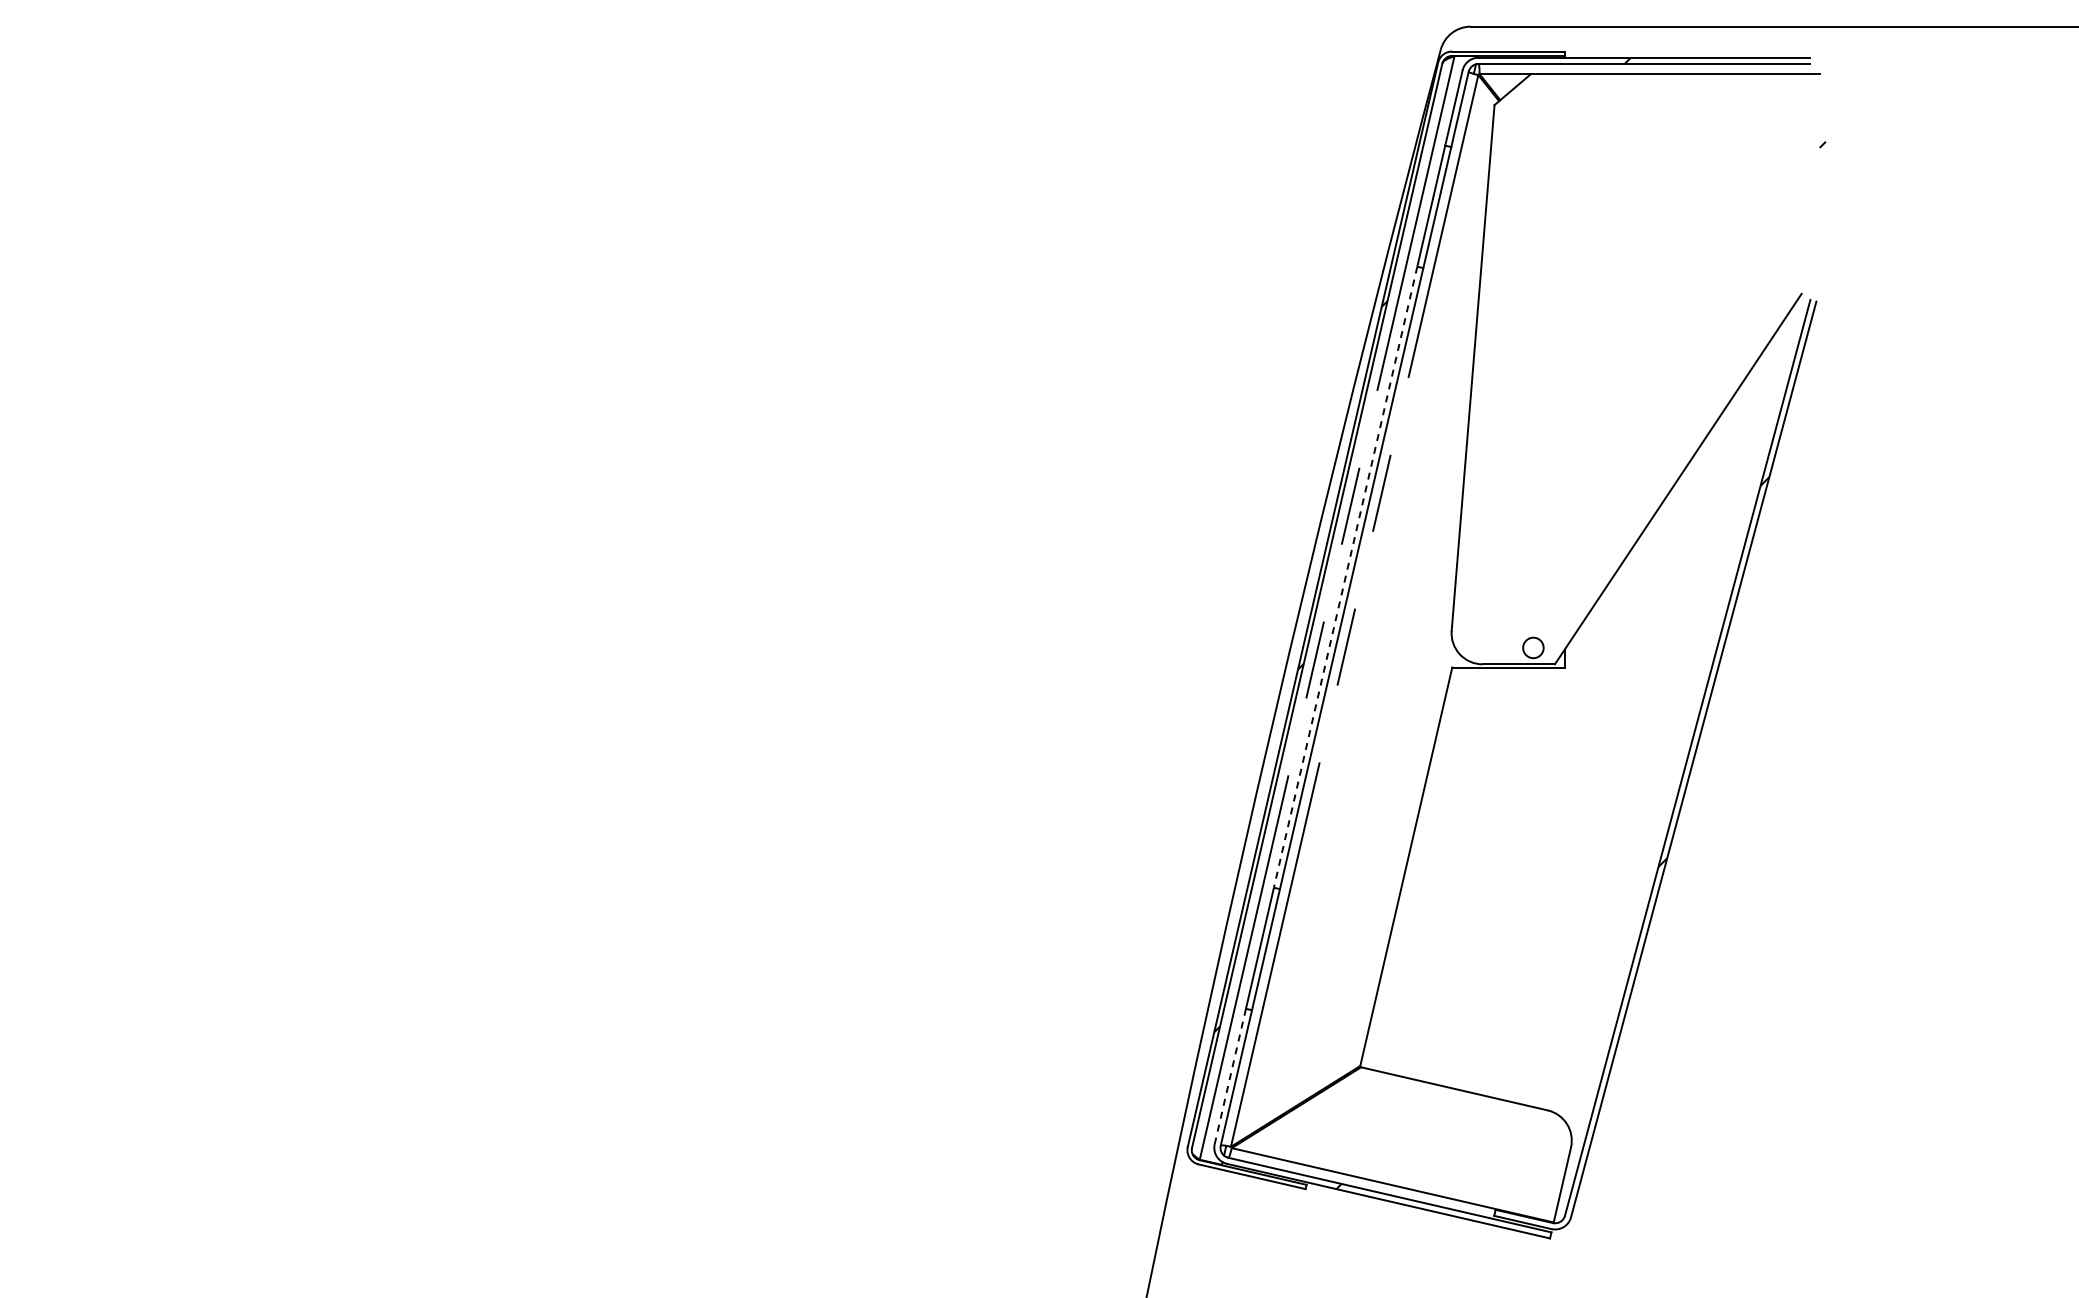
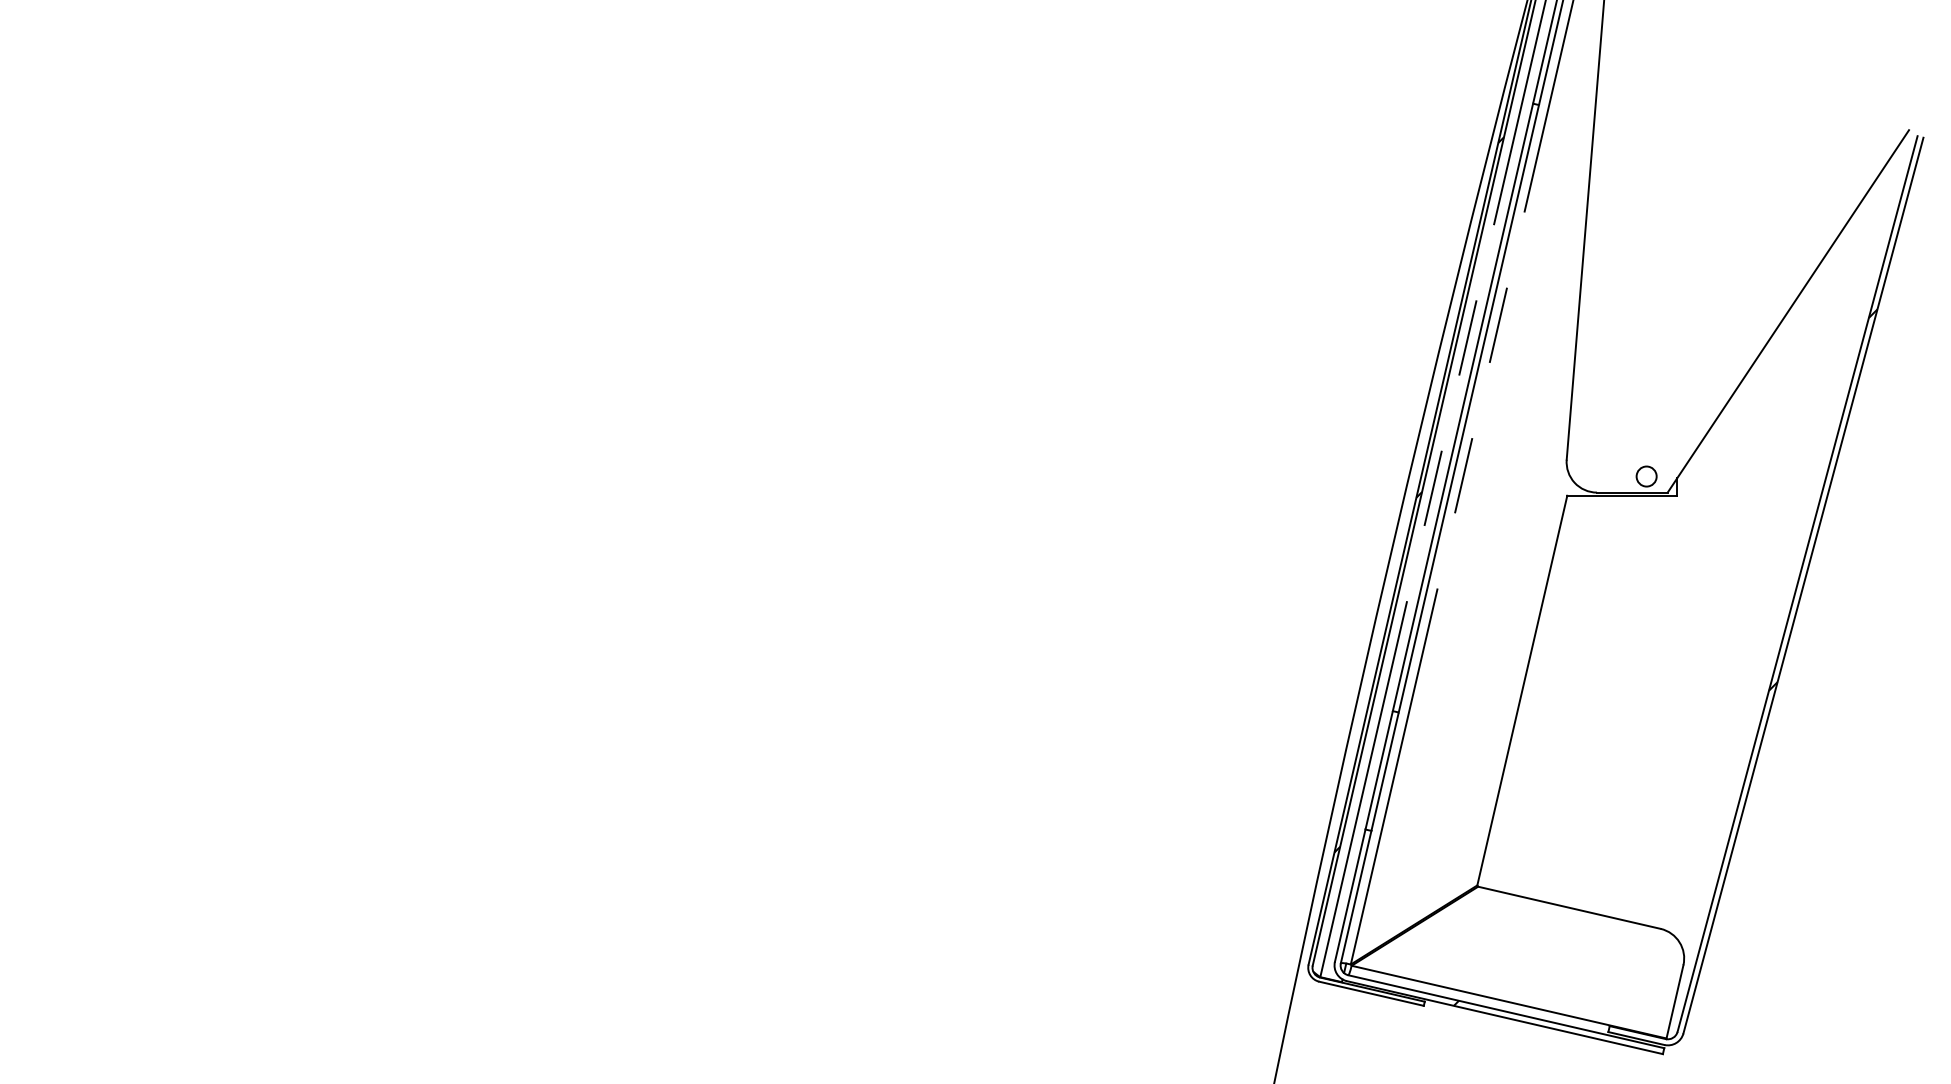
line: (1345, 577) -> (1462, 407), dashed -> solid
line: (1230, 1077) -> (1350, 896), dashed -> solid

